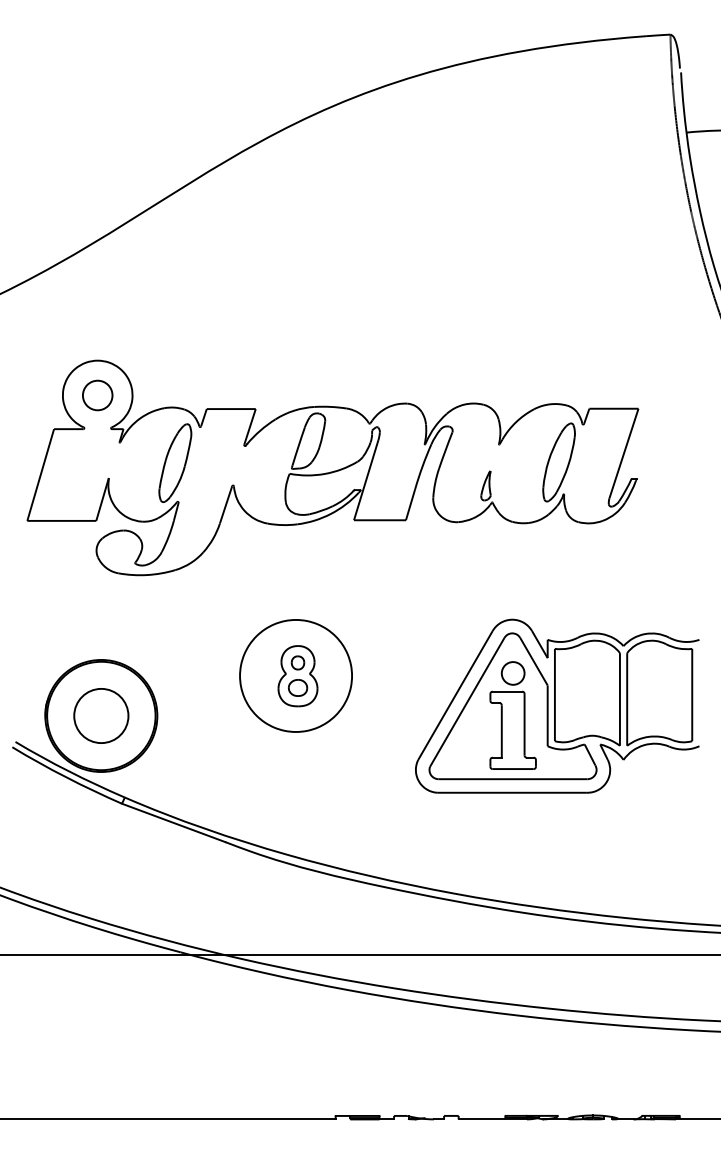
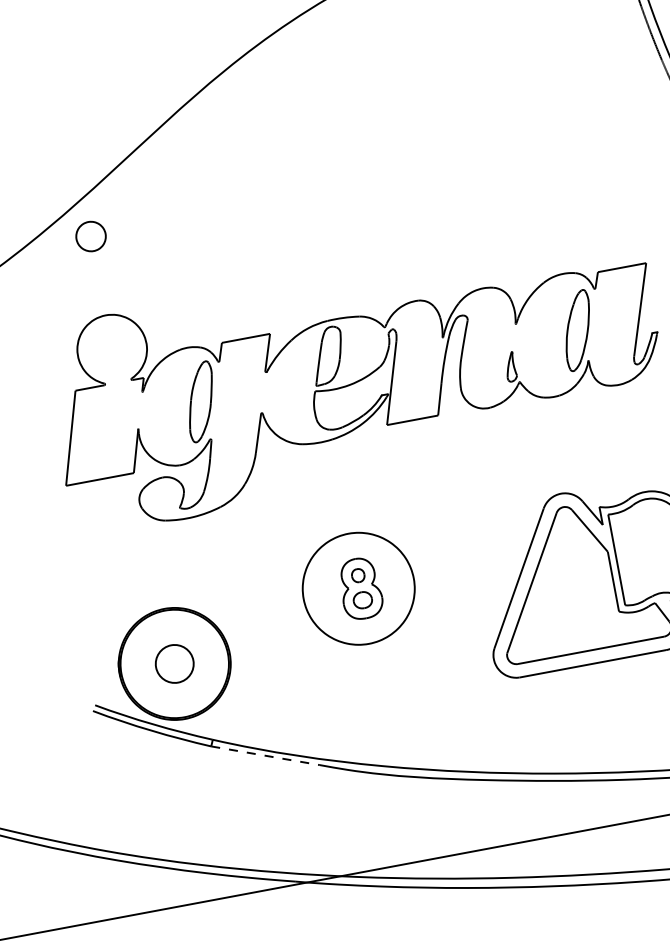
part: (97, 395) -> (90, 236), moved
circle: (101, 715) -> (174, 663), size x0.7
part: (512, 715) -> (578, 587), removed
line: (174, 823) -> (266, 756), solid -> dashed

